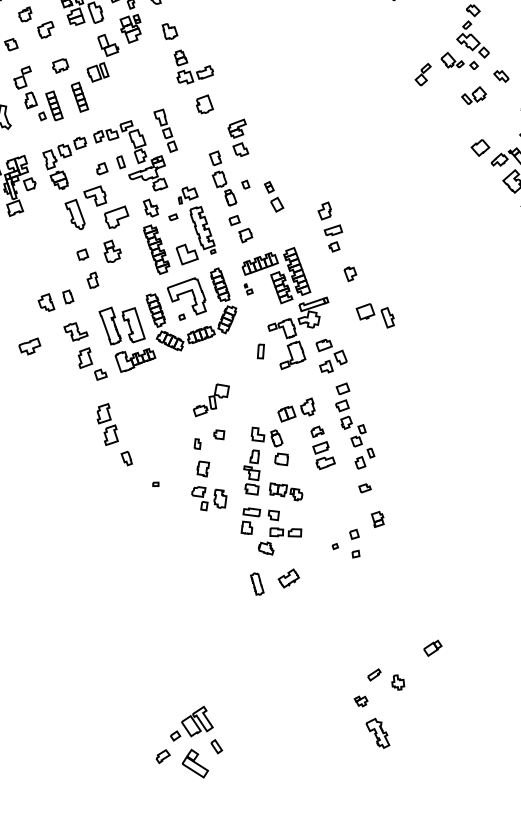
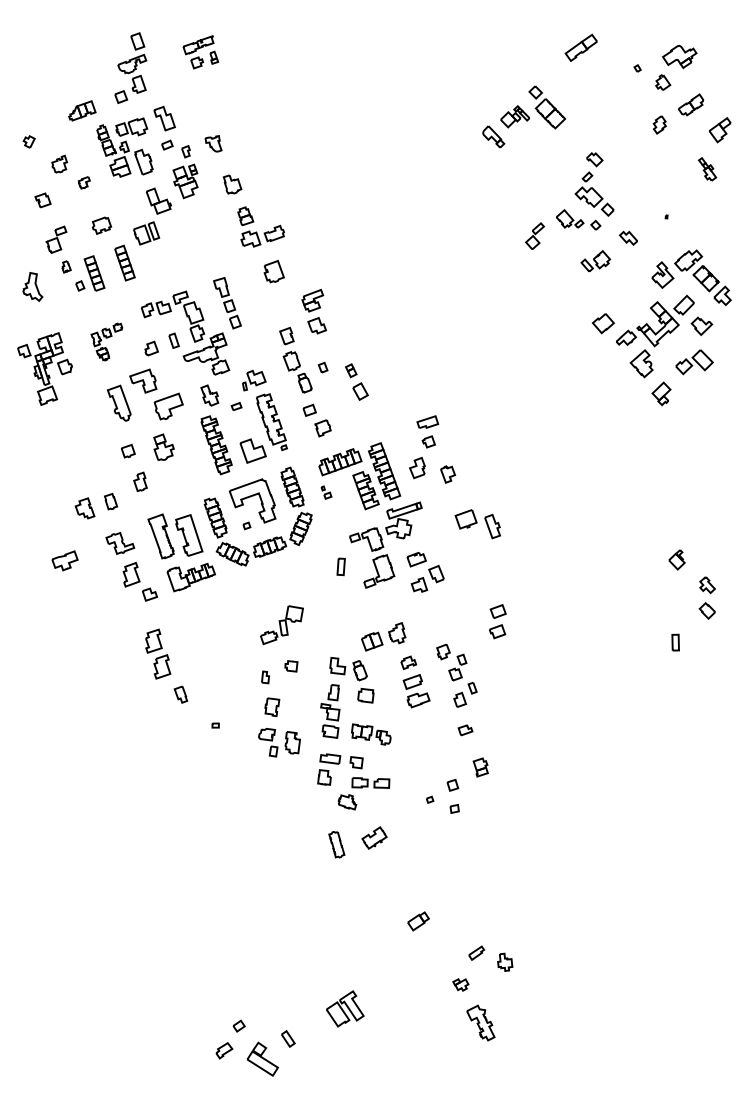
part: (46, 29) -> (84, 182), size x0.6
part: (30, 100) -> (66, 266), size x0.6
part: (64, 162) -> (106, 341), size x0.6
part: (324, 210) -> (417, 467), moved
part: (342, 397) -> (497, 621), moved
part: (432, 648) -> (418, 921), moved
part: (197, 721) -> (345, 1008), moved

